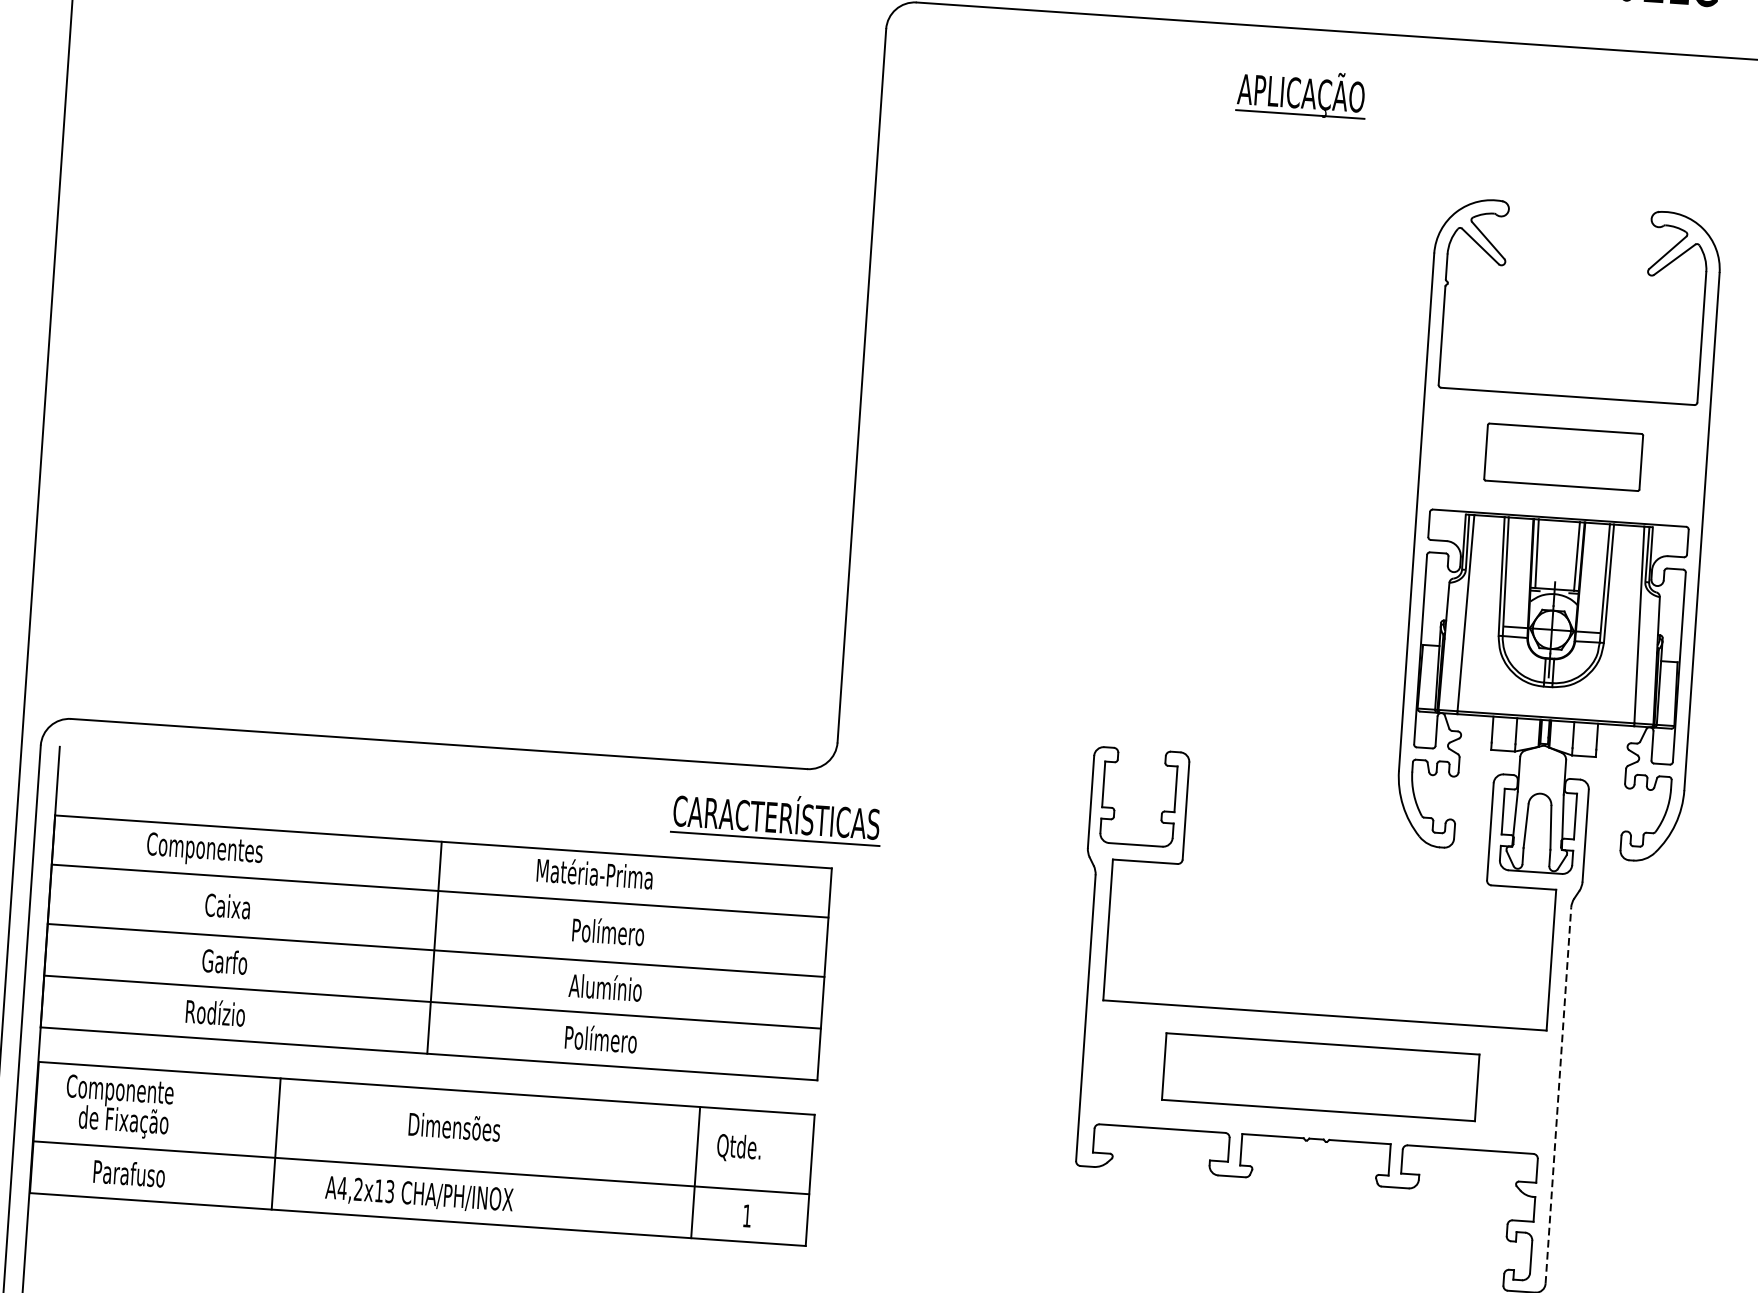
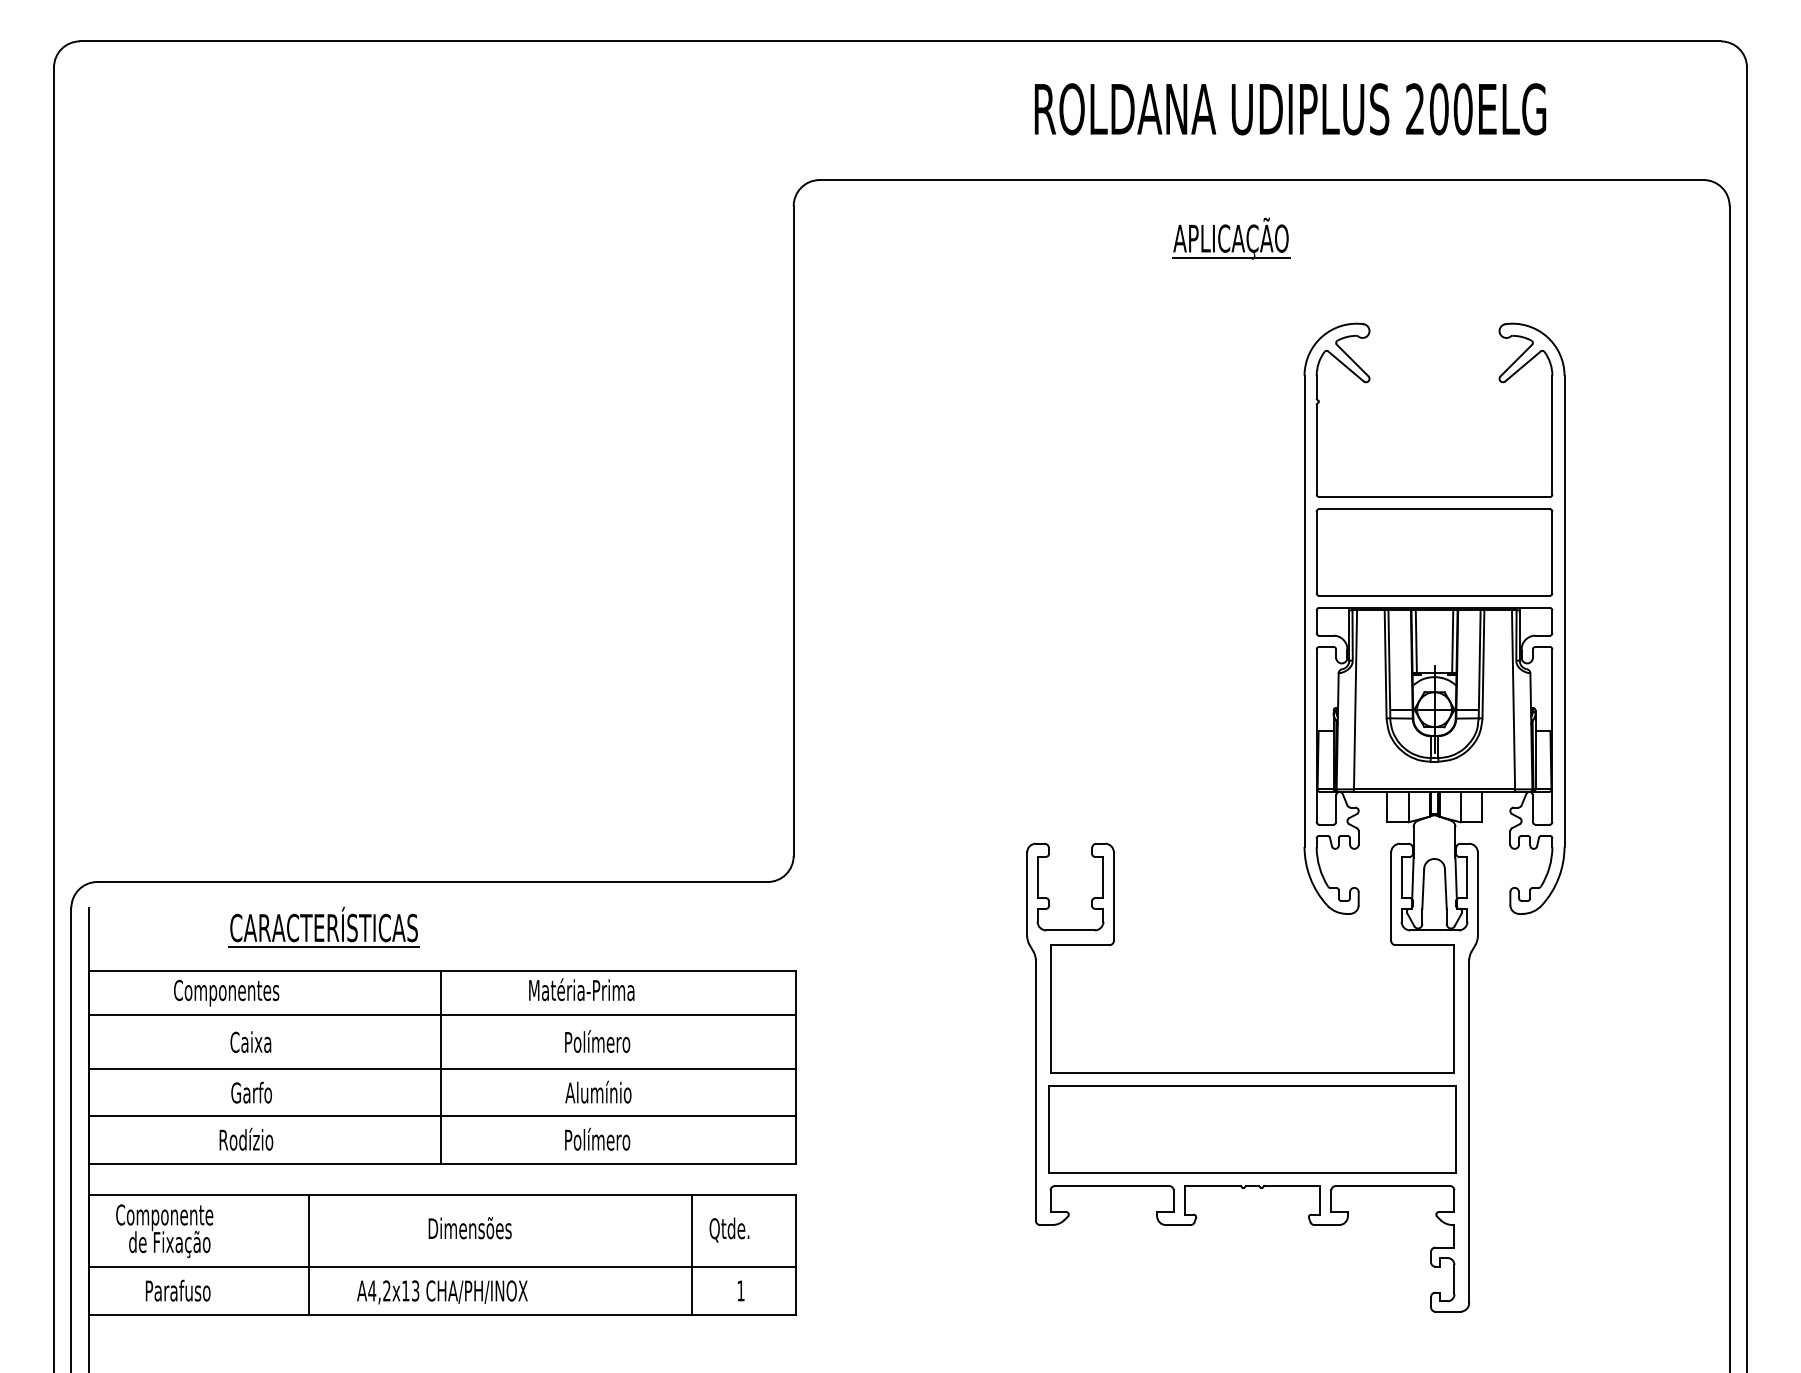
part: (1301, 93) -> (1231, 238), moved
part: (1563, 457) -> (1434, 552), size x1.67
part: (776, 816) -> (323, 926), moved
part: (1320, 1077) -> (1252, 1129), size x1.43
line: (1558, 1095) -> (1469, 1131), dashed -> solid

